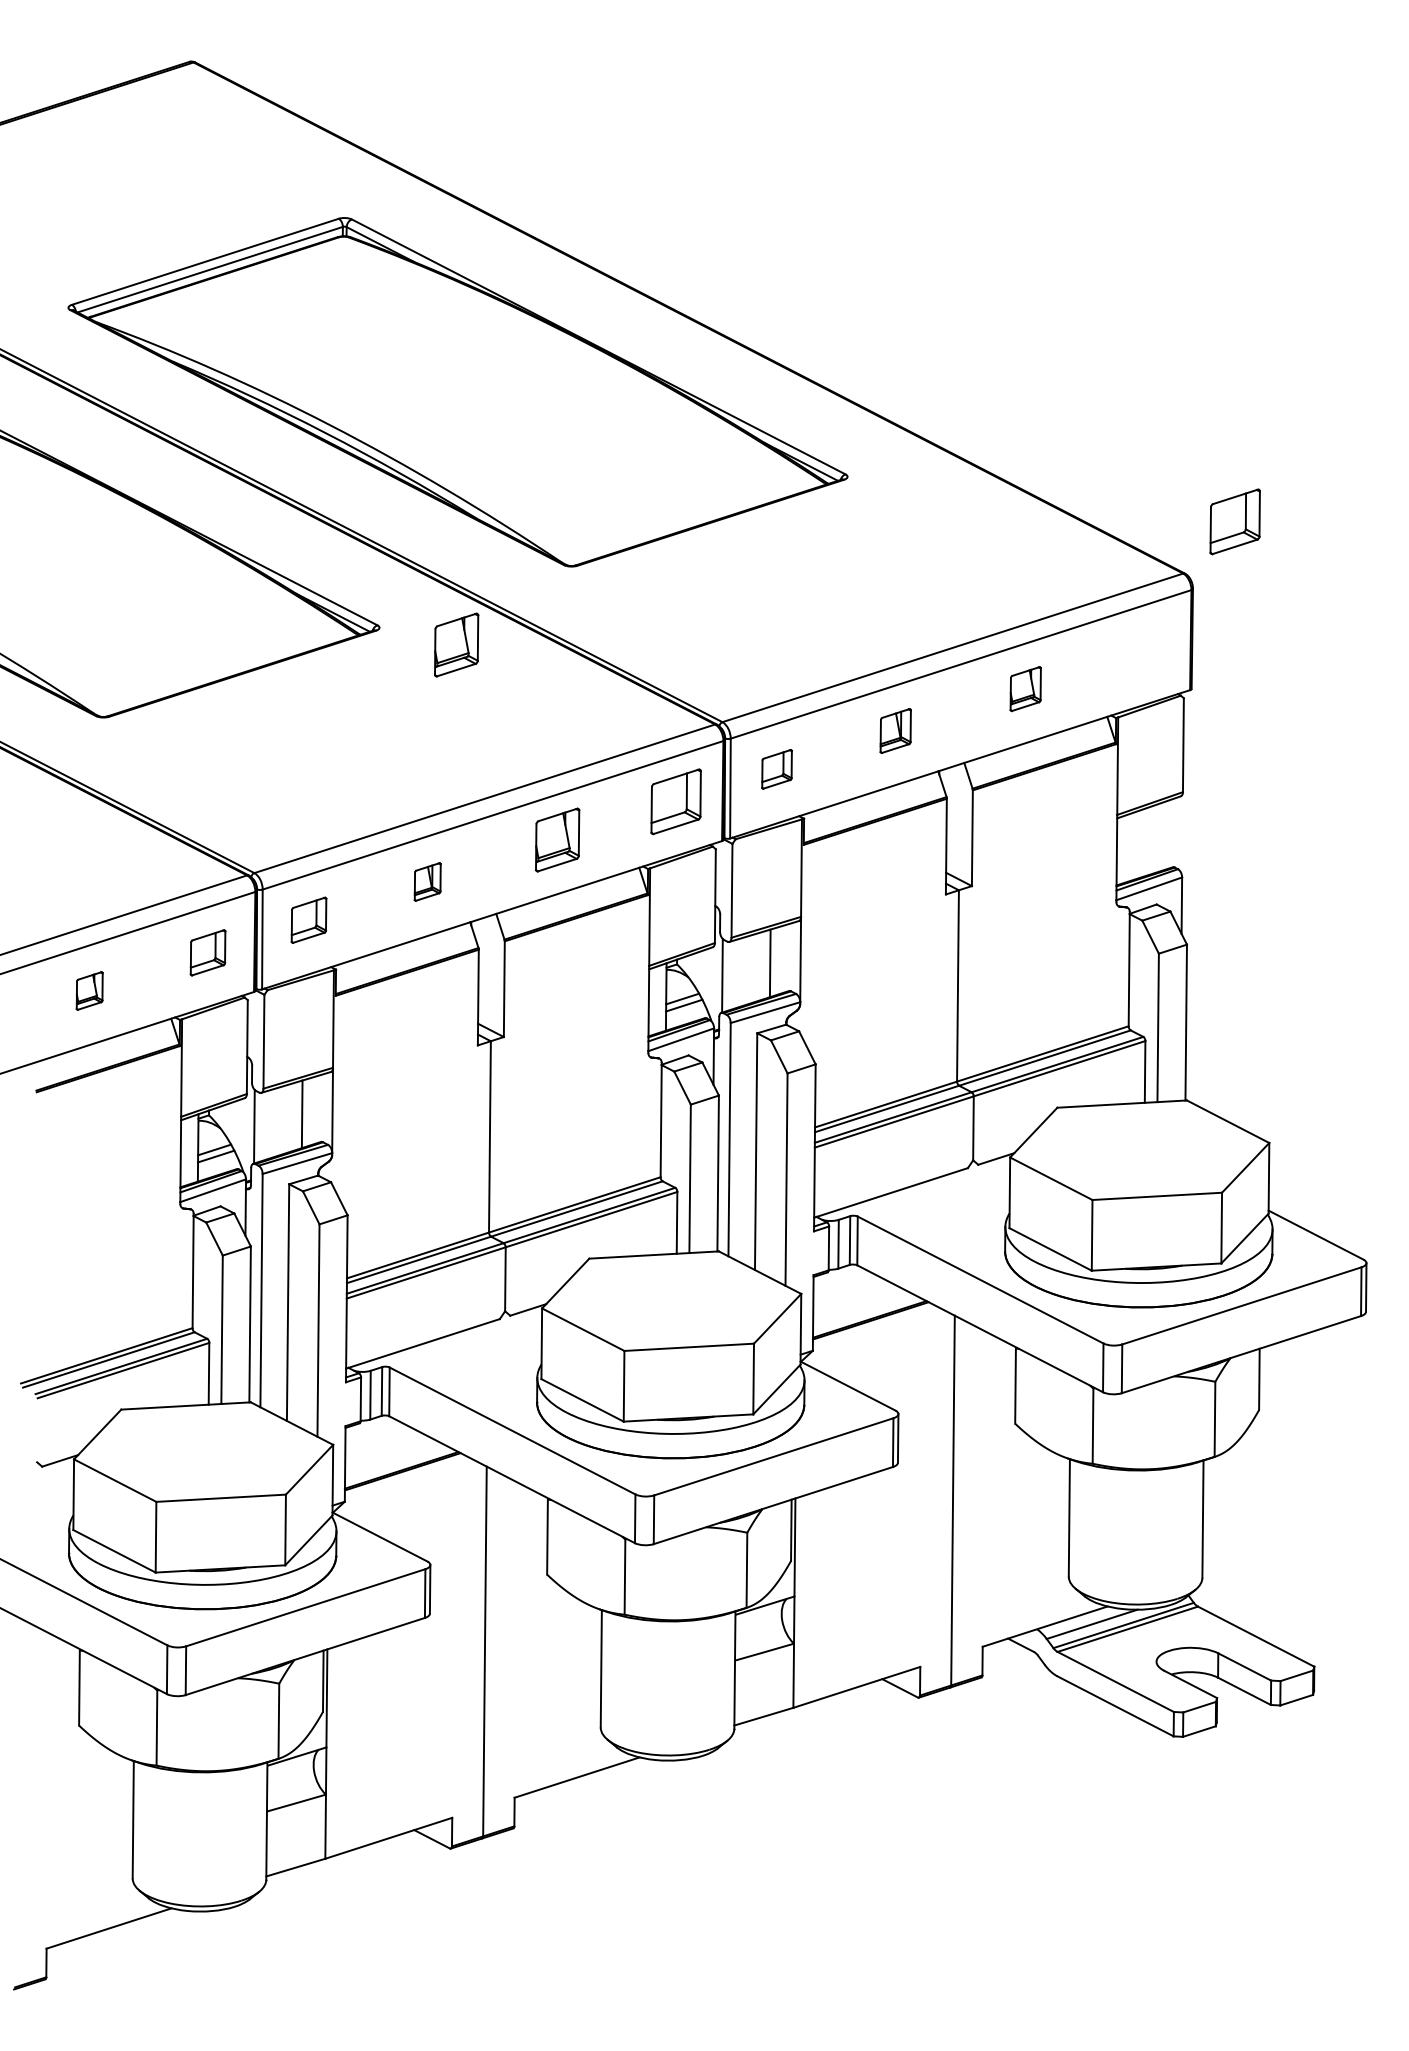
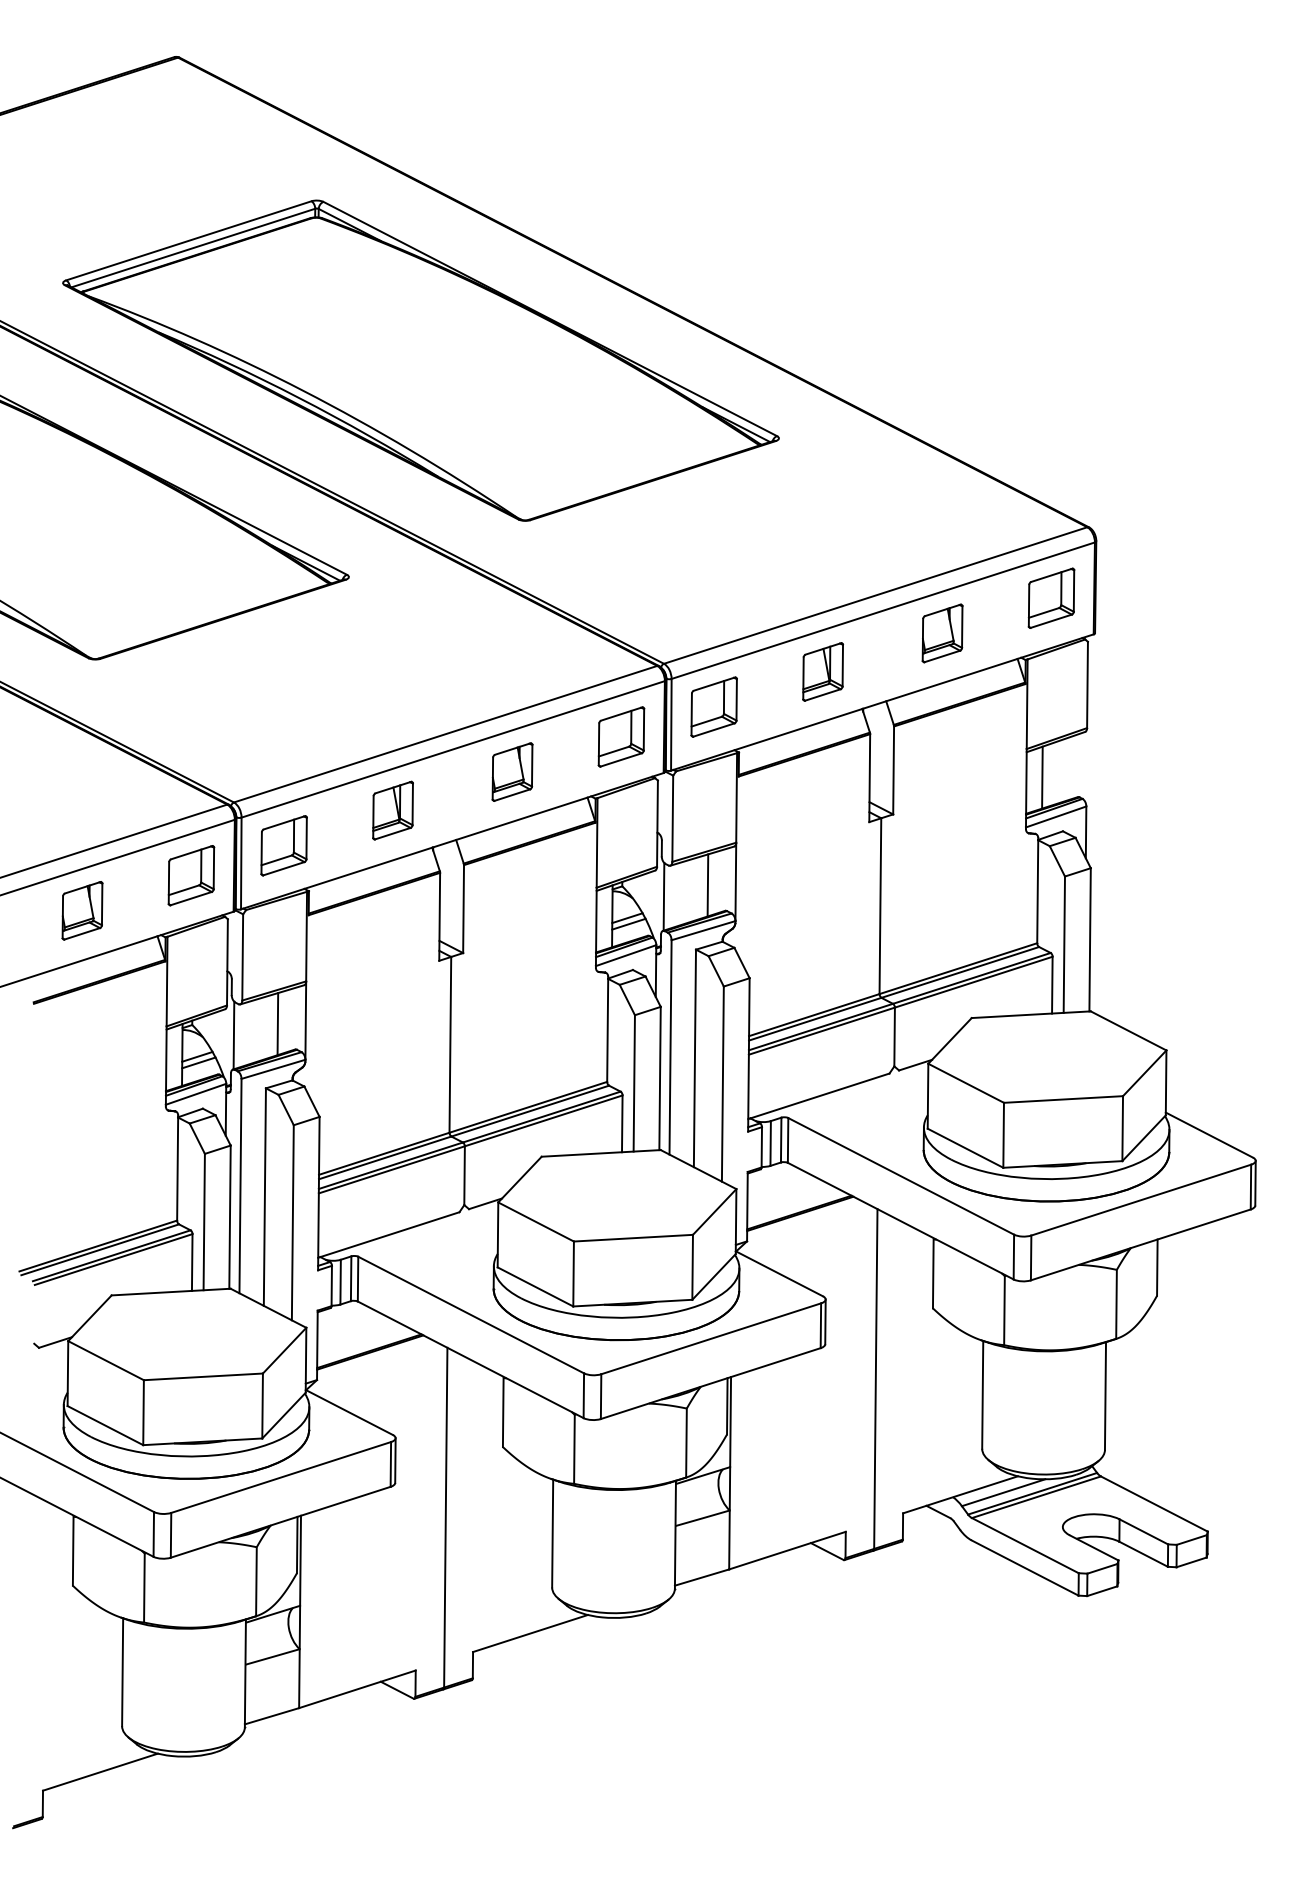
part: (1234, 521) -> (1050, 597), moved
part: (456, 644) -> (419, 592), removed
part: (1025, 688) -> (942, 632), size x1.43
part: (895, 730) -> (822, 671), size x1.43
part: (776, 769) -> (713, 707), size x1.67
line: (1133, 845) -> (1041, 777), added
part: (427, 881) -> (392, 810), size x1.67
part: (308, 920) -> (283, 846), size x1.43
part: (207, 952) -> (190, 875), size x1.43
part: (89, 990) -> (82, 910), size x1.67

